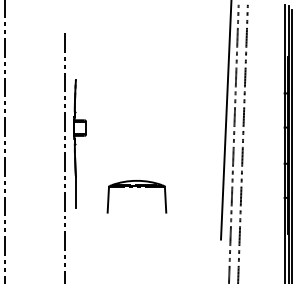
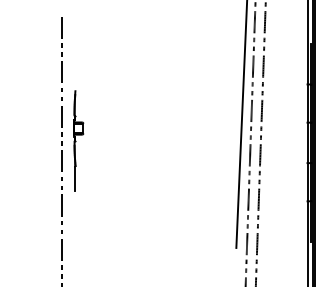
part: (79, 143) -> (78, 140), size x0.7
part: (137, 187) -> (142, 189), removed

